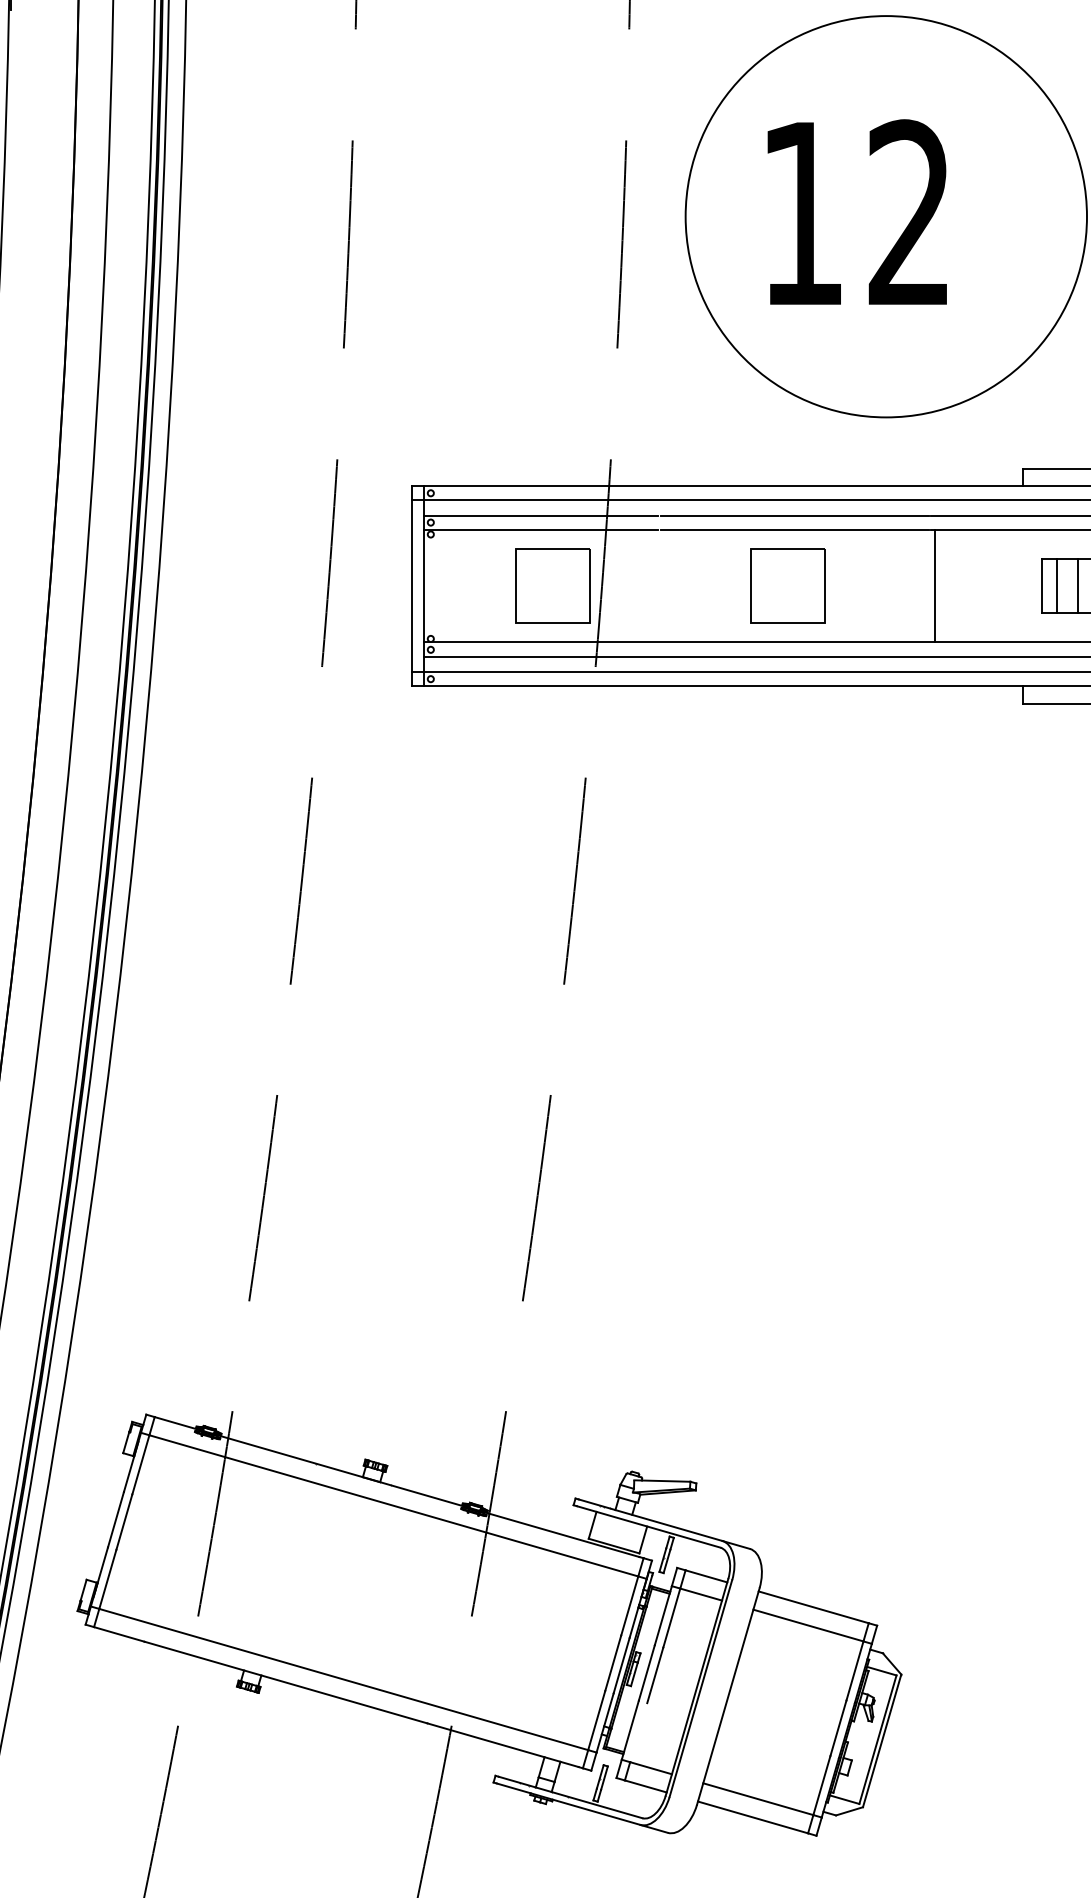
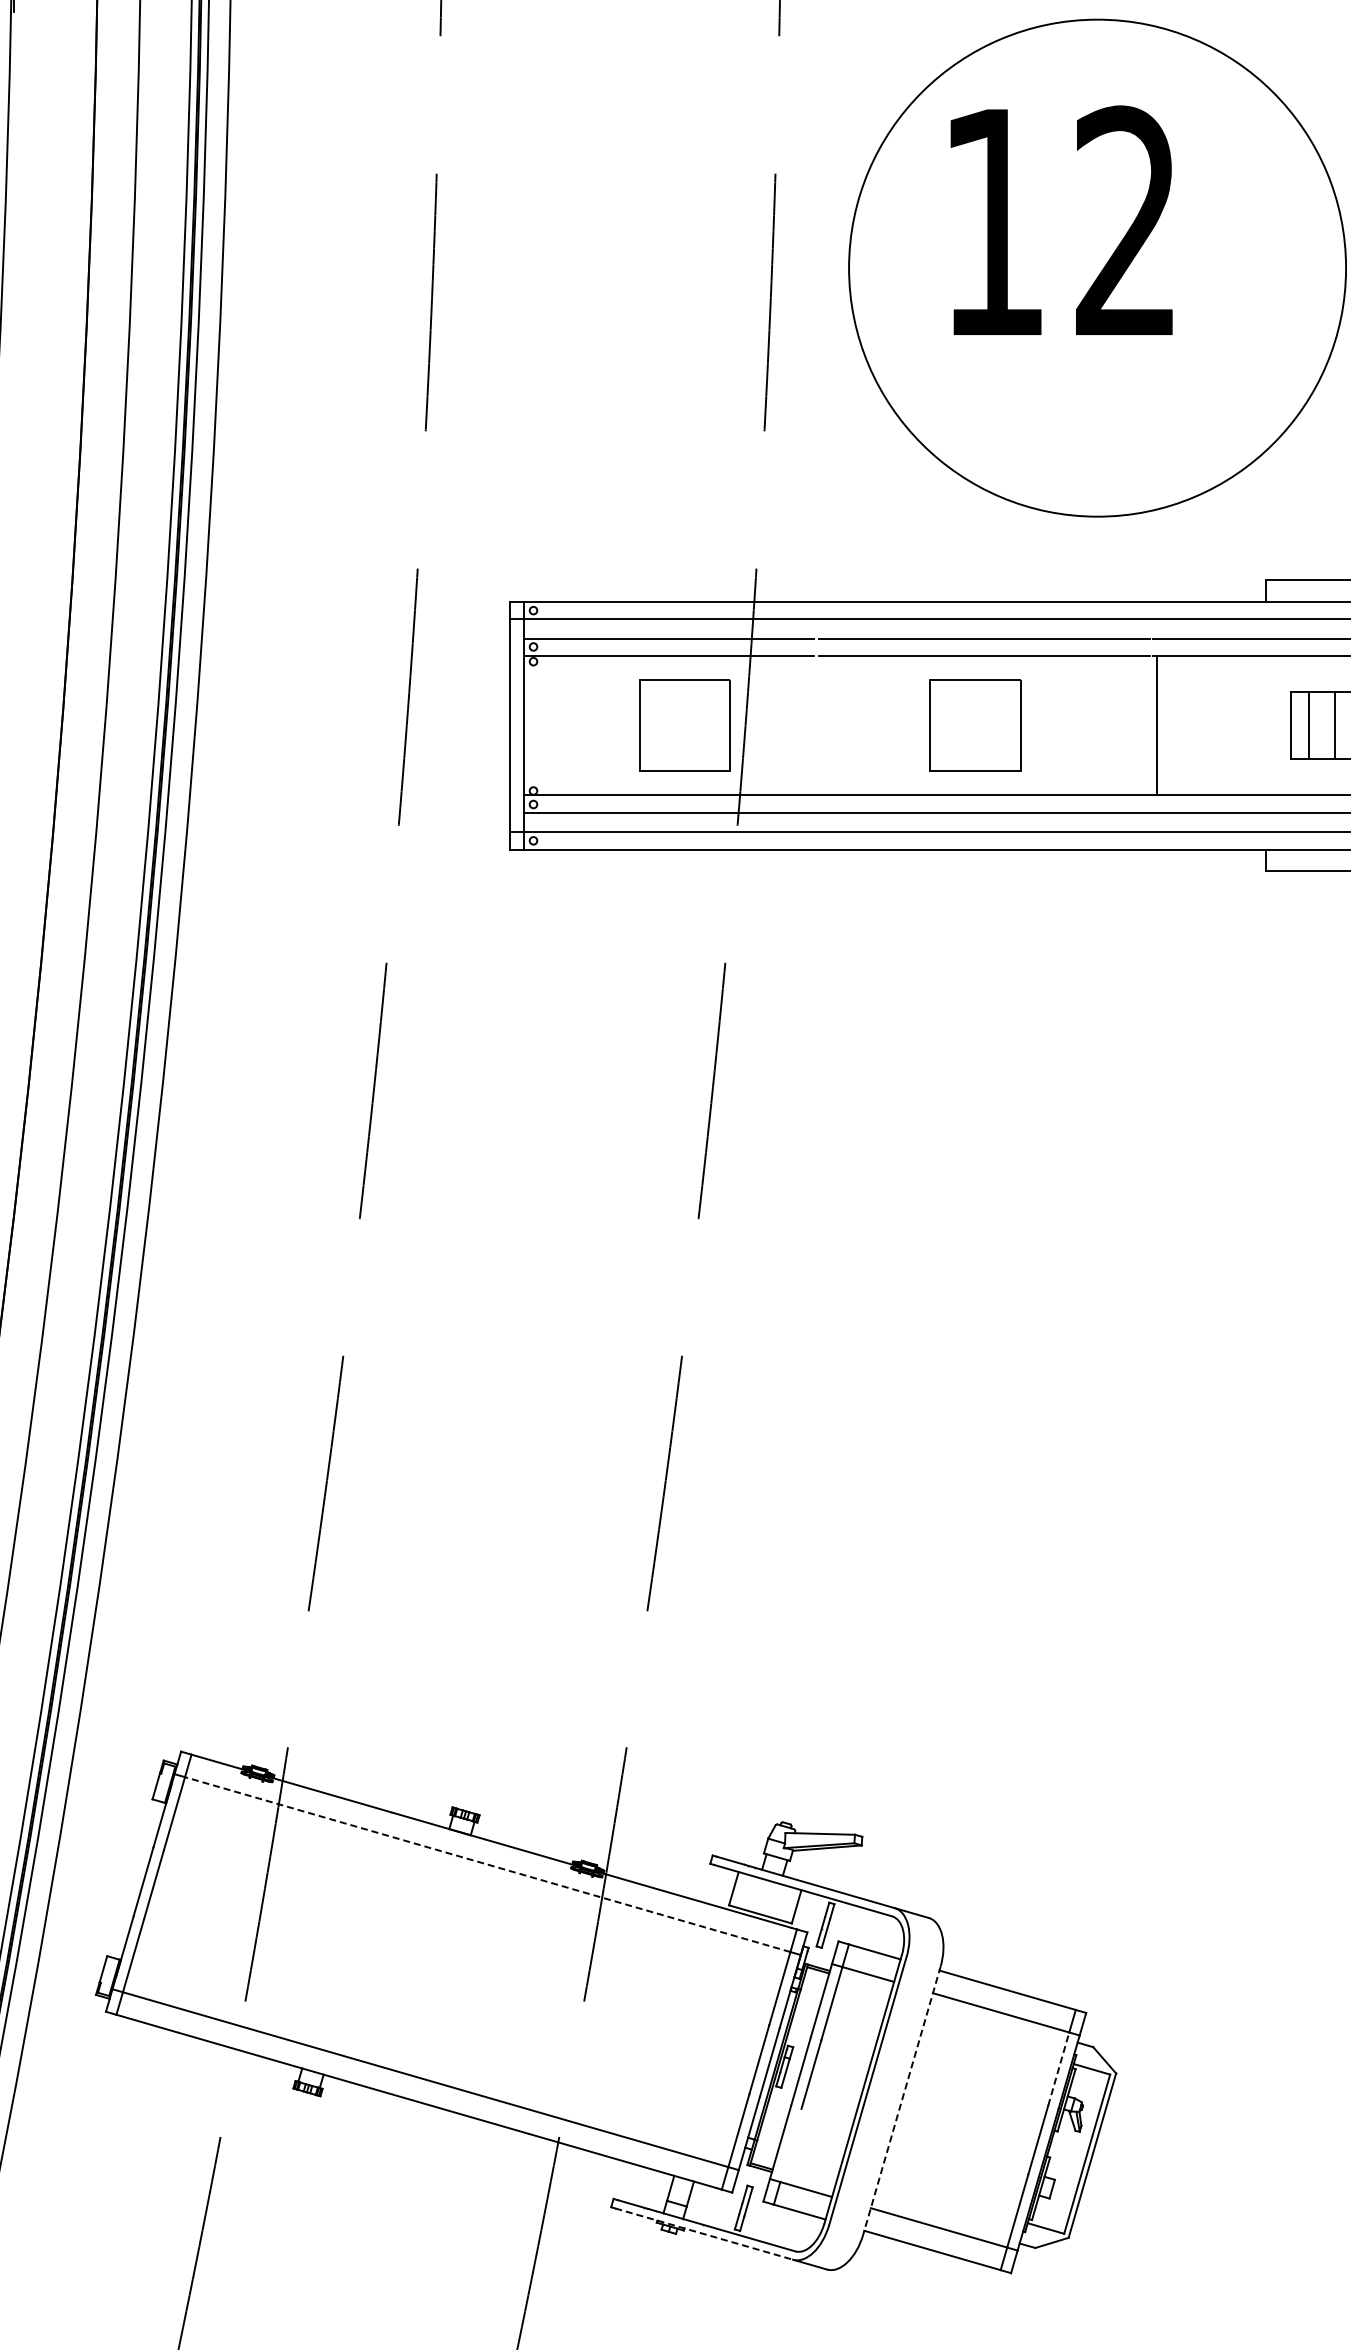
text: (857, 211) -> (1061, 219), moved
line: (393, 1505) -> (487, 1864), solid -> dashed
line: (854, 1670) -> (1058, 2068), solid -> dashed
line: (727, 1696) -> (901, 2100), solid -> dashed
line: (568, 1804) -> (704, 2234), solid -> dashed

